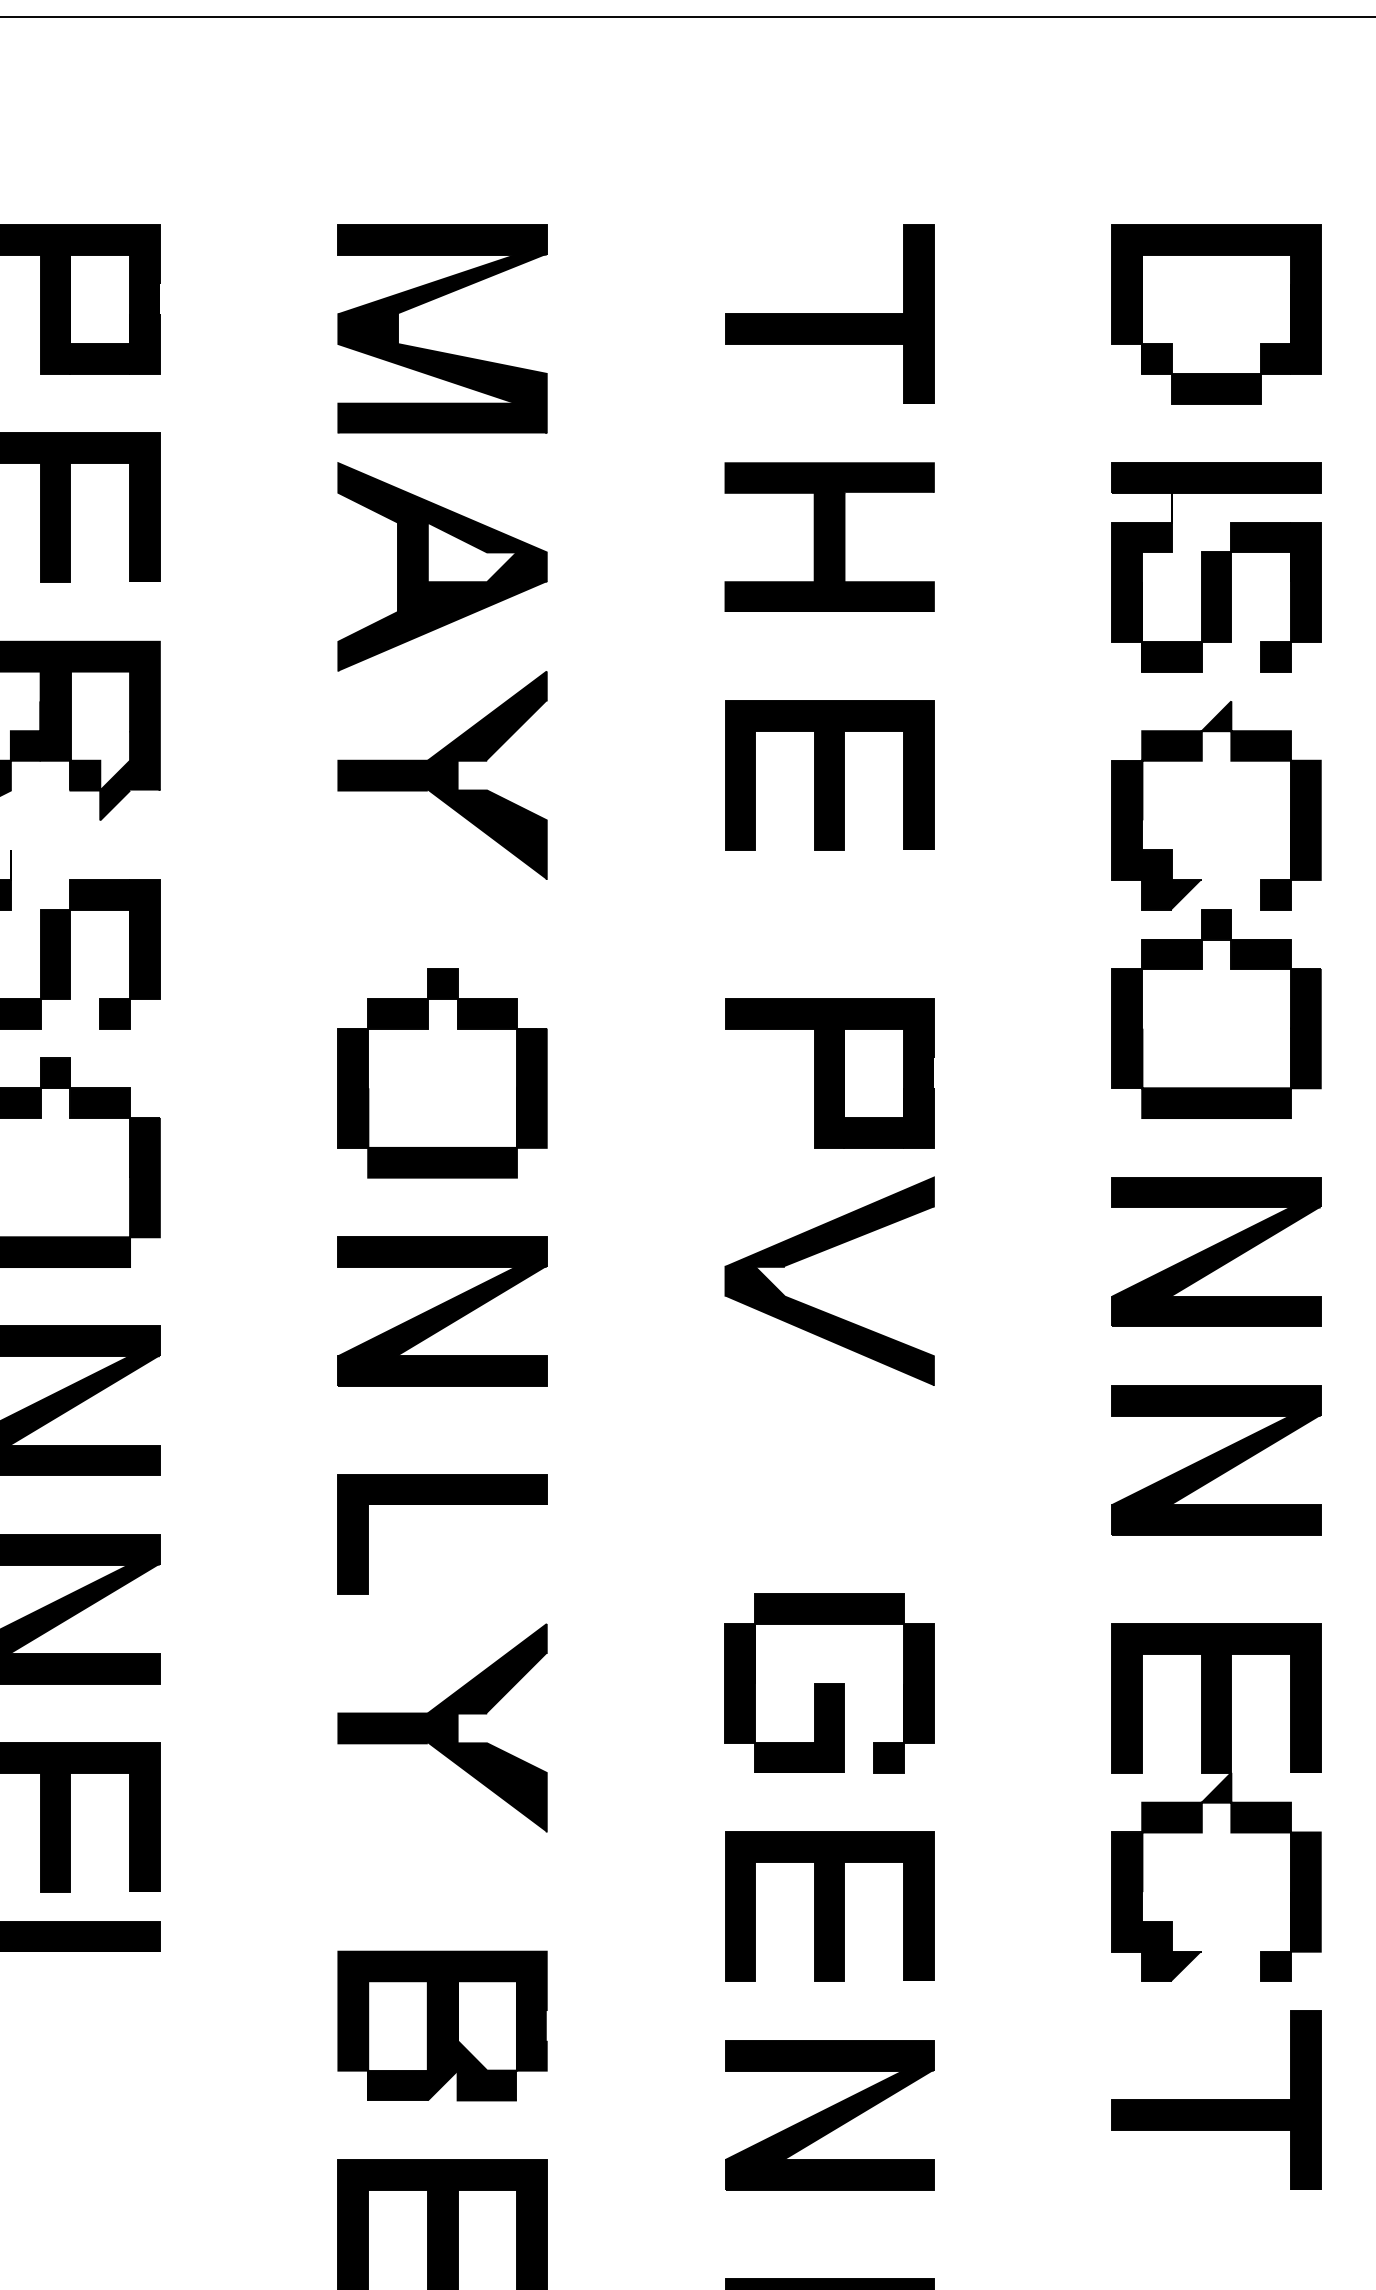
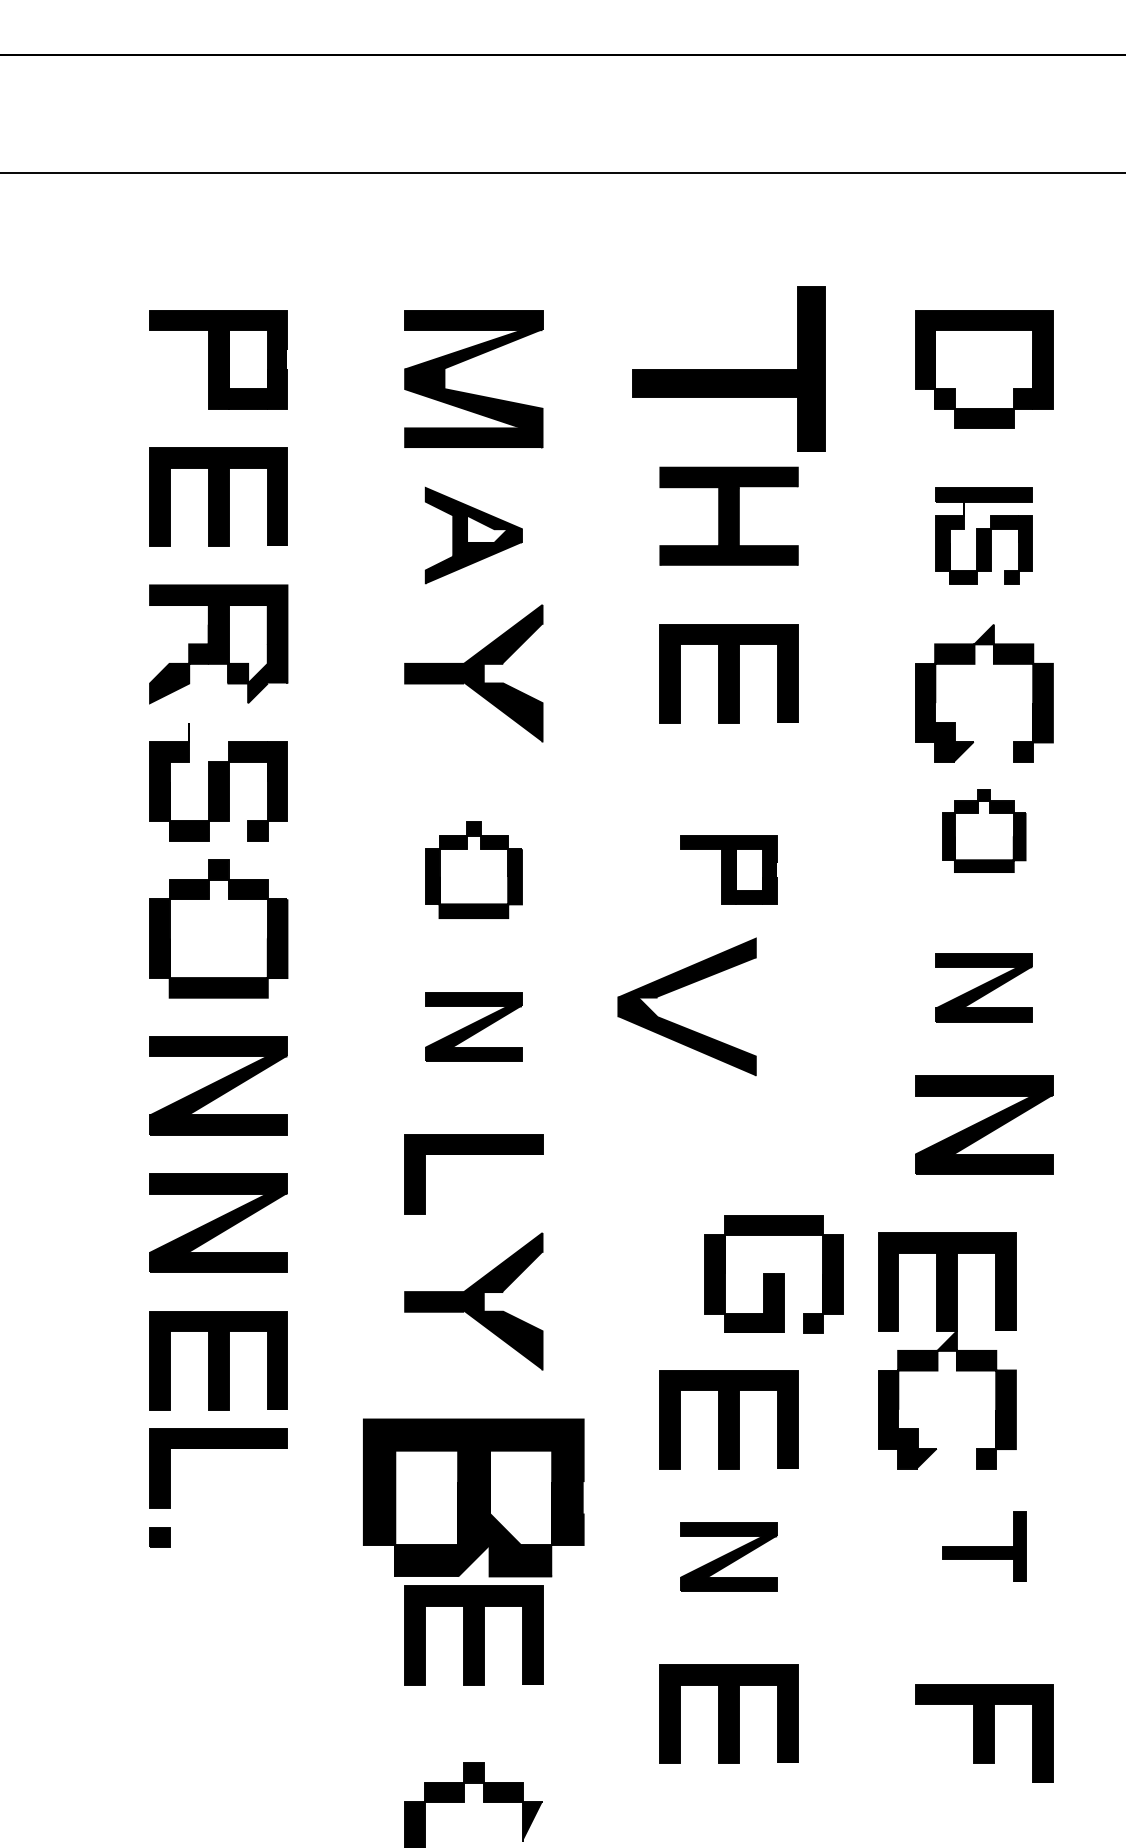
part: (828, 312) -> (728, 368), size x1.4
part: (442, 566) -> (473, 535), size x0.7
part: (1217, 567) -> (984, 536), size x0.7
part: (1217, 1013) -> (984, 830), size x0.6
part: (442, 1072) -> (473, 869), size x0.7
part: (828, 1072) -> (728, 869), size x0.7
part: (1217, 1251) -> (984, 987), size x0.7
part: (816, 1254) -> (678, 989), moved
part: (442, 1310) -> (473, 1026), size x0.7
part: (828, 1683) -> (773, 1274), moved
part: (1217, 1802) -> (947, 1350), moved
part: (442, 2026) -> (473, 1498), size x1.6
part: (1217, 2099) -> (984, 1546), size x0.6
part: (828, 2114) -> (728, 1556), size x0.7

